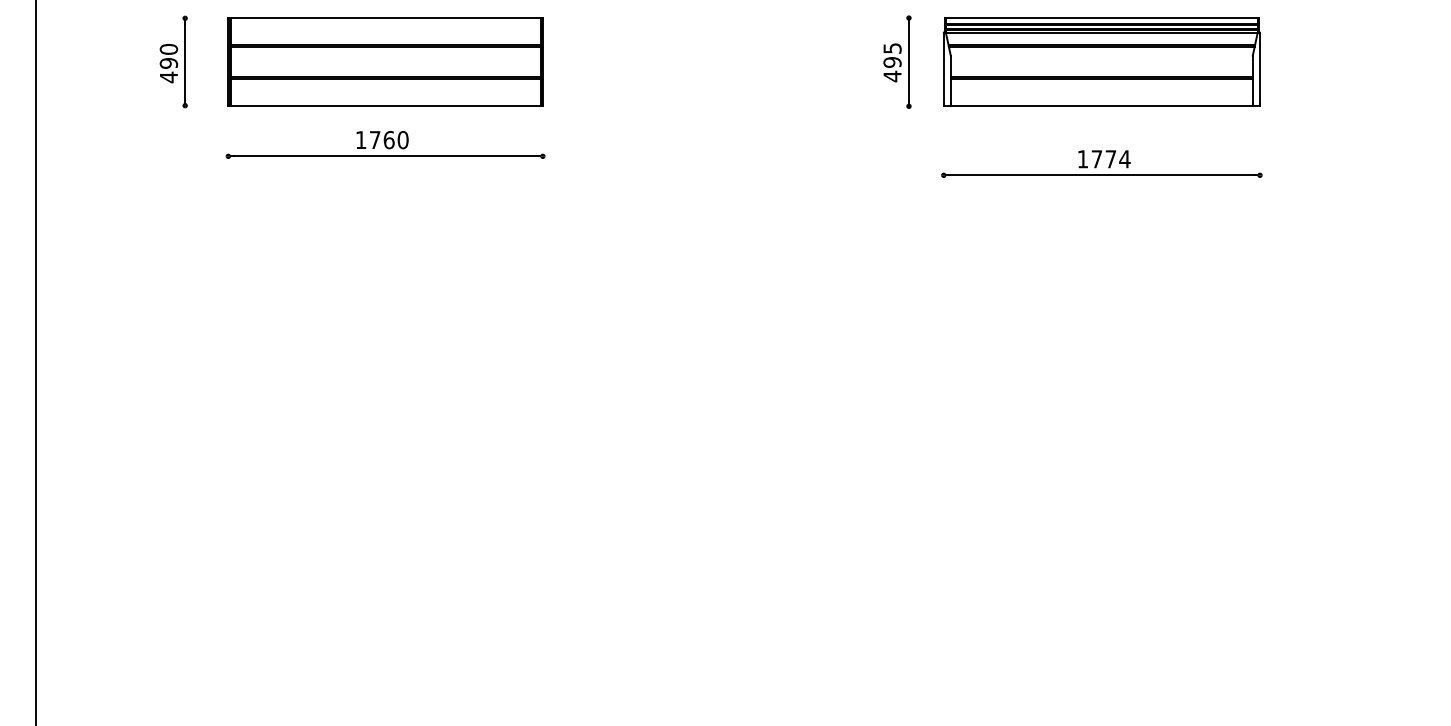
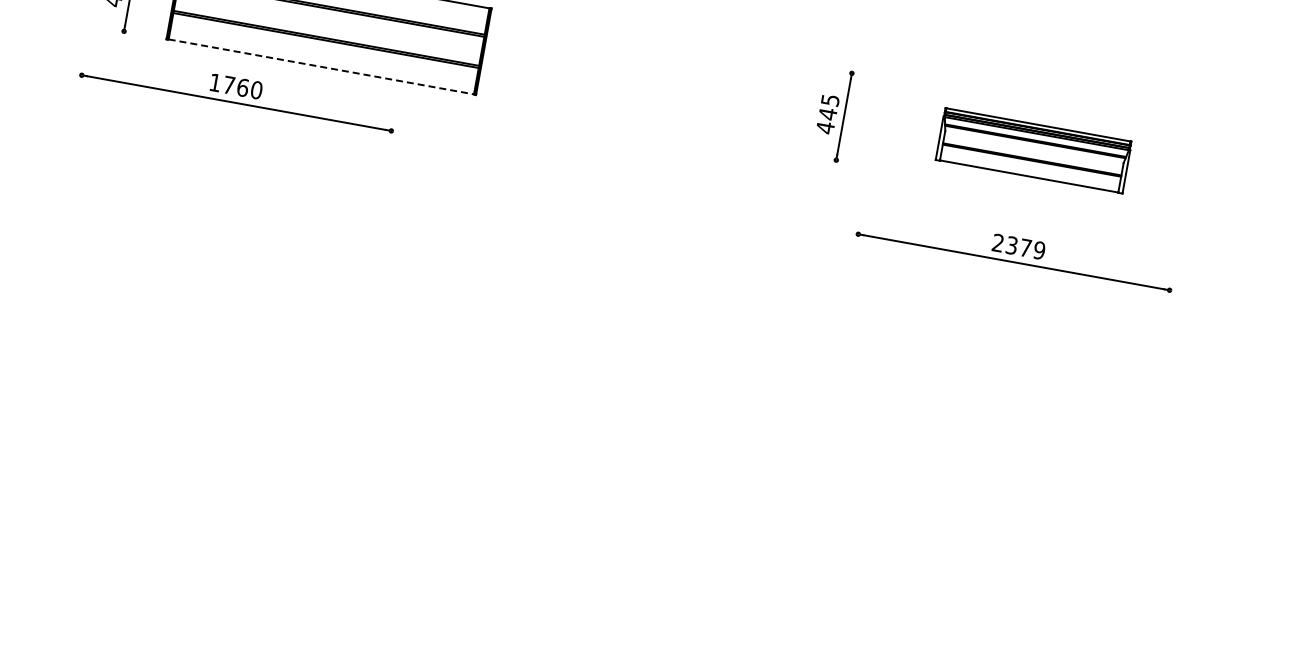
part: (1101, 61) -> (1033, 150), size x0.6
text: (892, 62) -> (827, 114), 495 -> 445
line: (386, 105) -> (322, 66), solid -> dashed
part: (385, 144) -> (238, 91), moved
text: (1103, 159) -> (1018, 246), 1774 -> 2379

